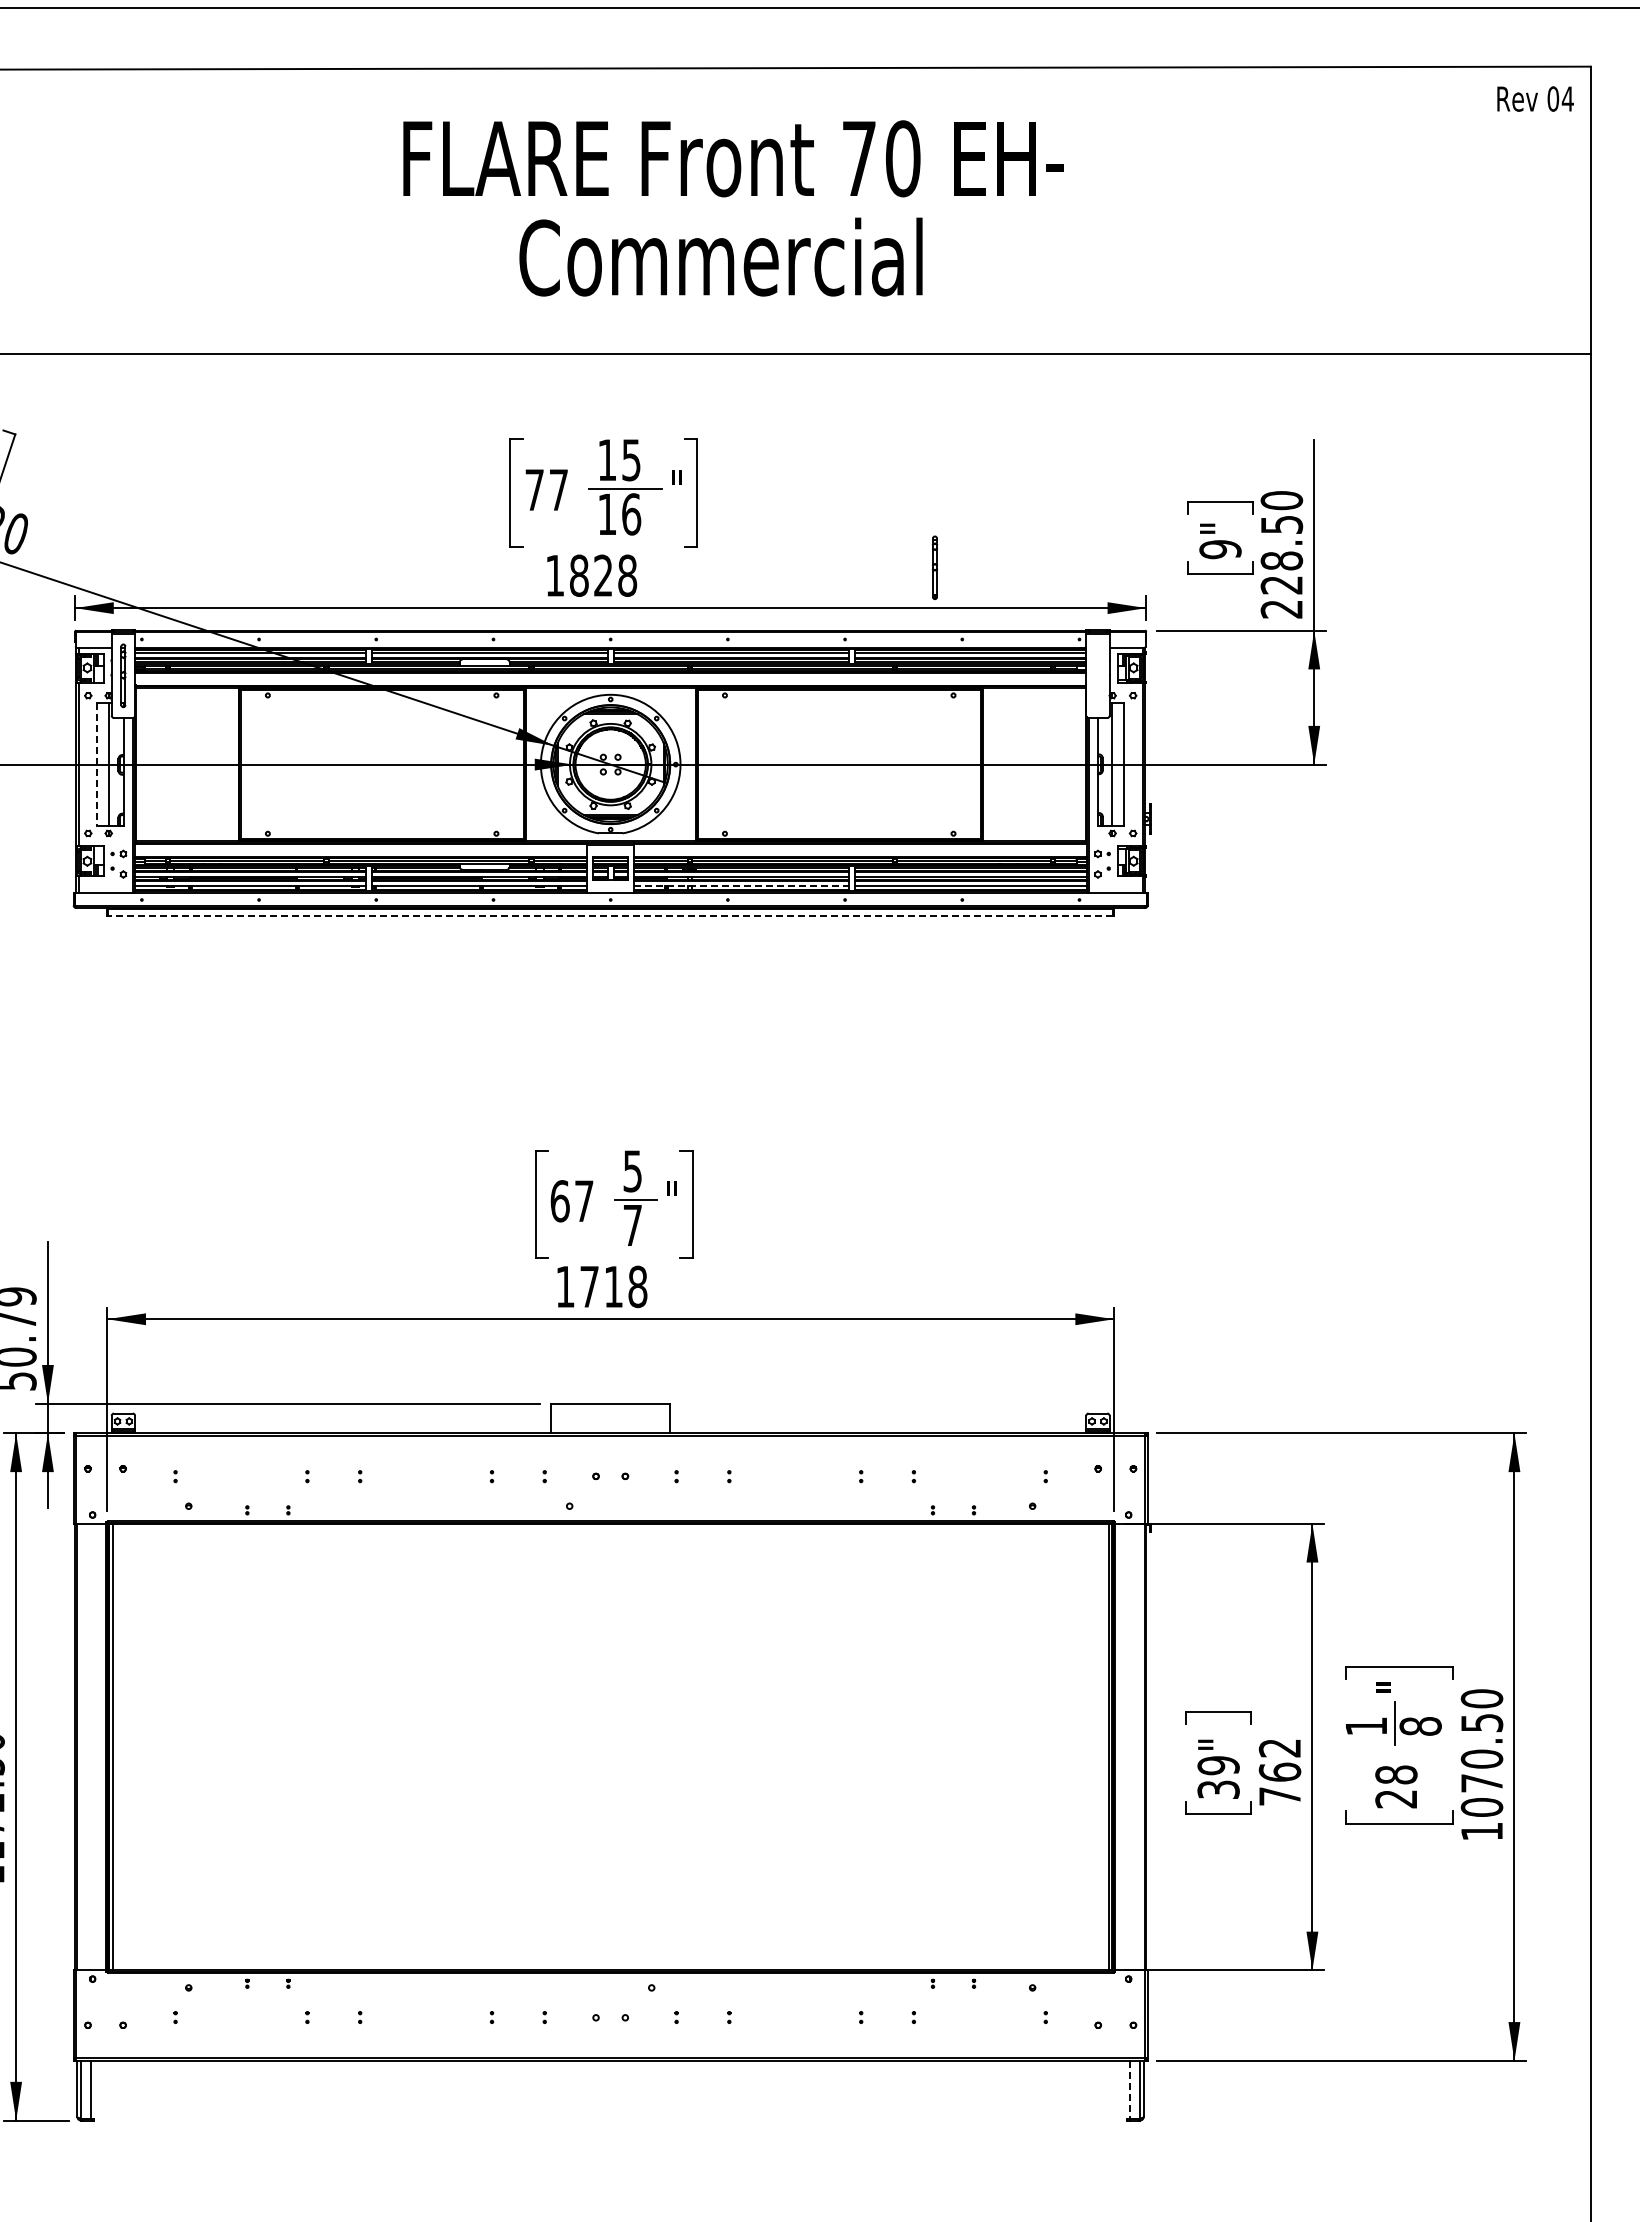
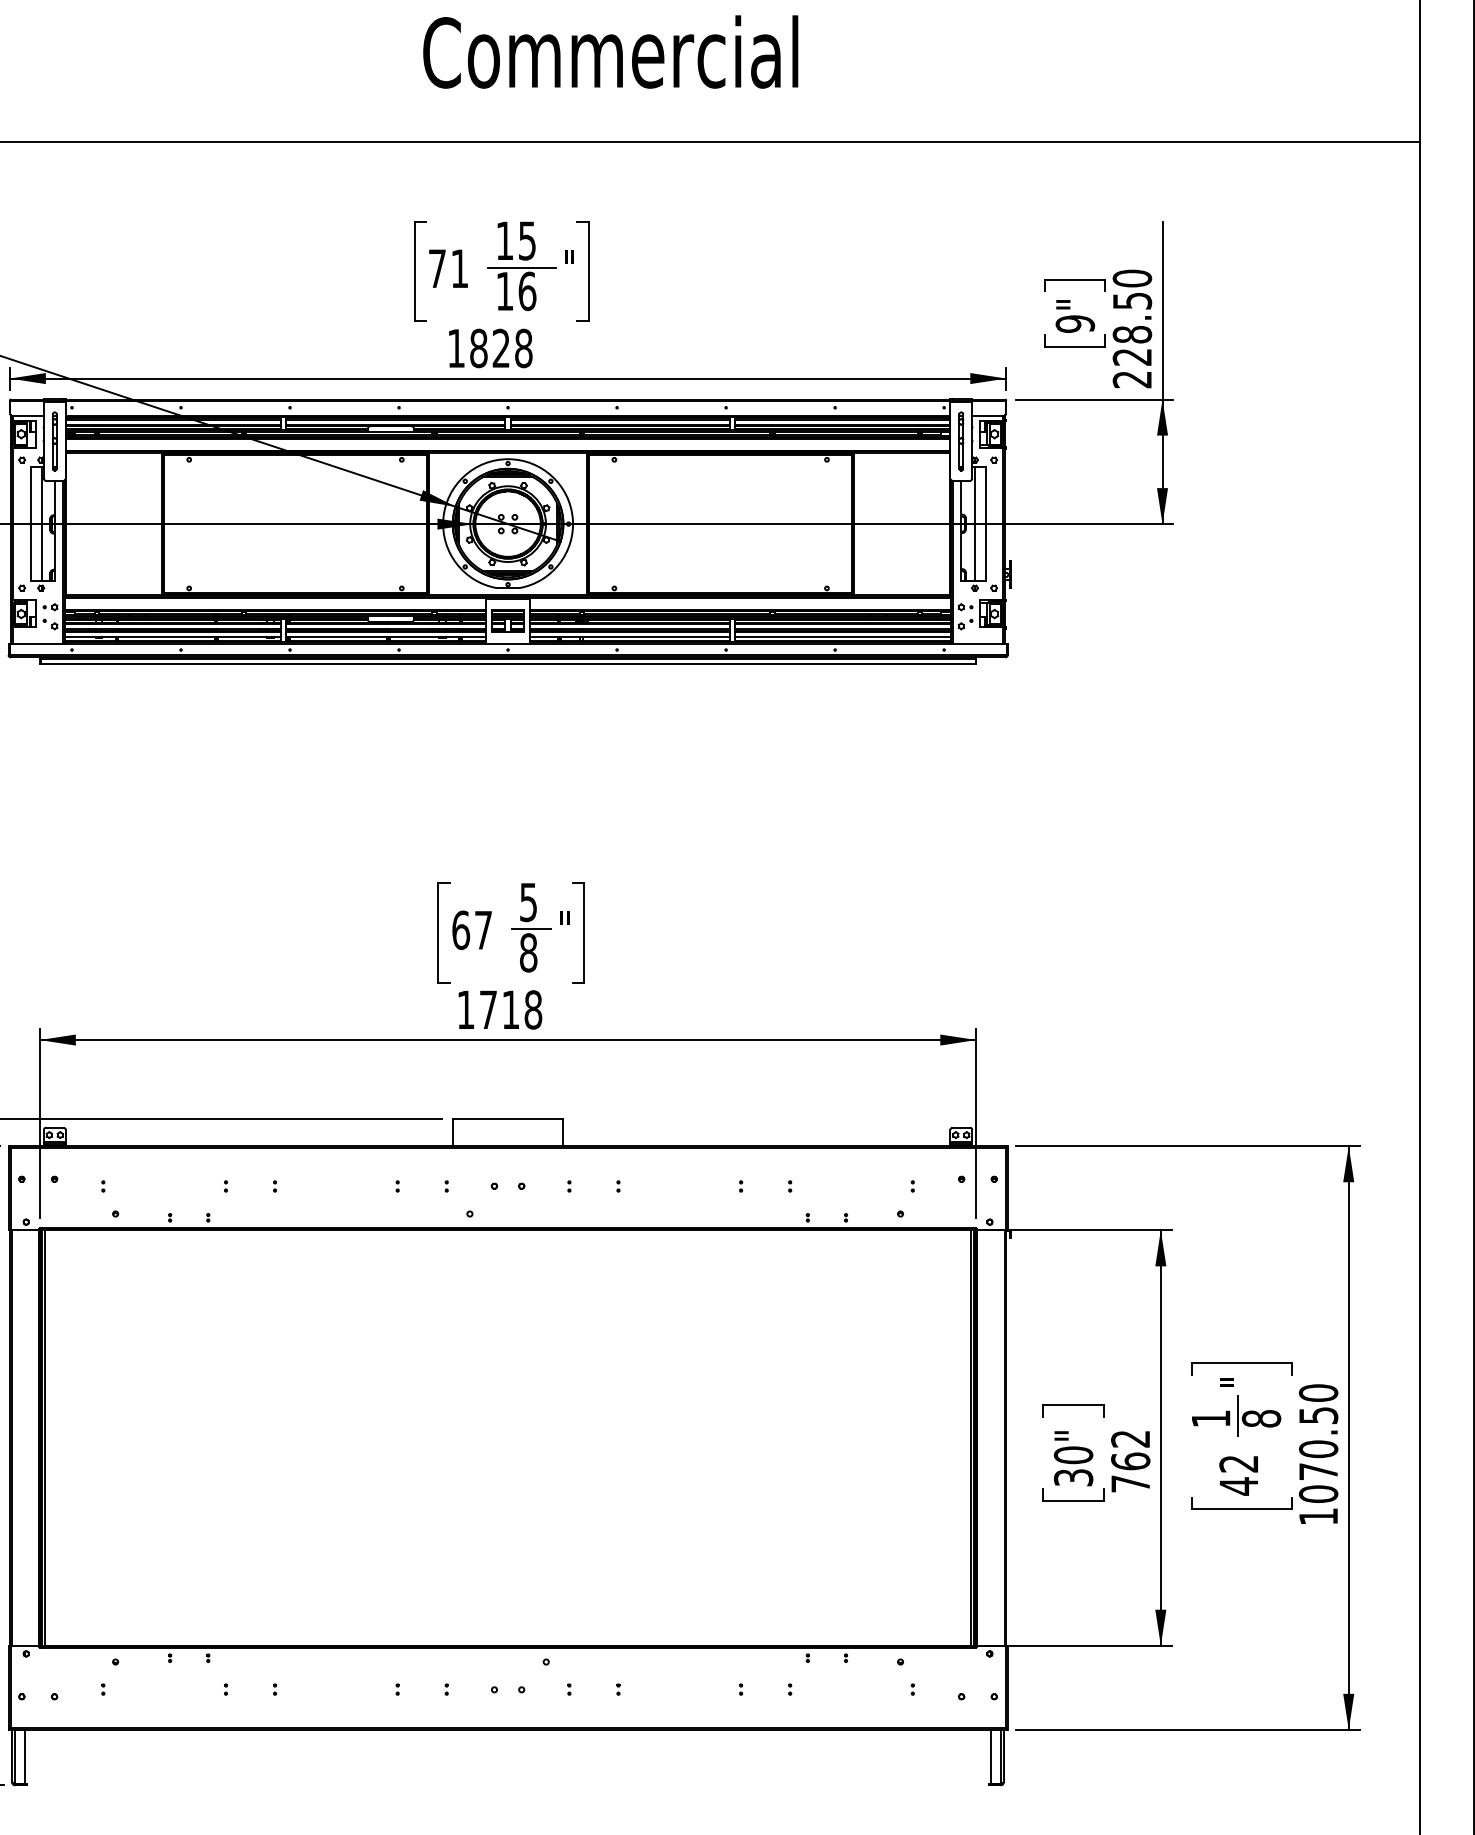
text: (558, 489) -> (459, 268), 77 -> 71
part: (934, 567) -> (960, 441), moved
line: (97, 764) -> (30, 524), dashed -> solid
line: (741, 885) -> (629, 636), dashed -> solid
line: (610, 915) -> (507, 664), dashed -> solid
text: (632, 1225) -> (528, 952), 7 -> 8
text: (1218, 1765) -> (1073, 1455), 39" -> 30"
text: (1396, 1787) -> (1239, 1475), 28 -> 42
line: (1129, 2089) -> (990, 1756), dashed -> solid

